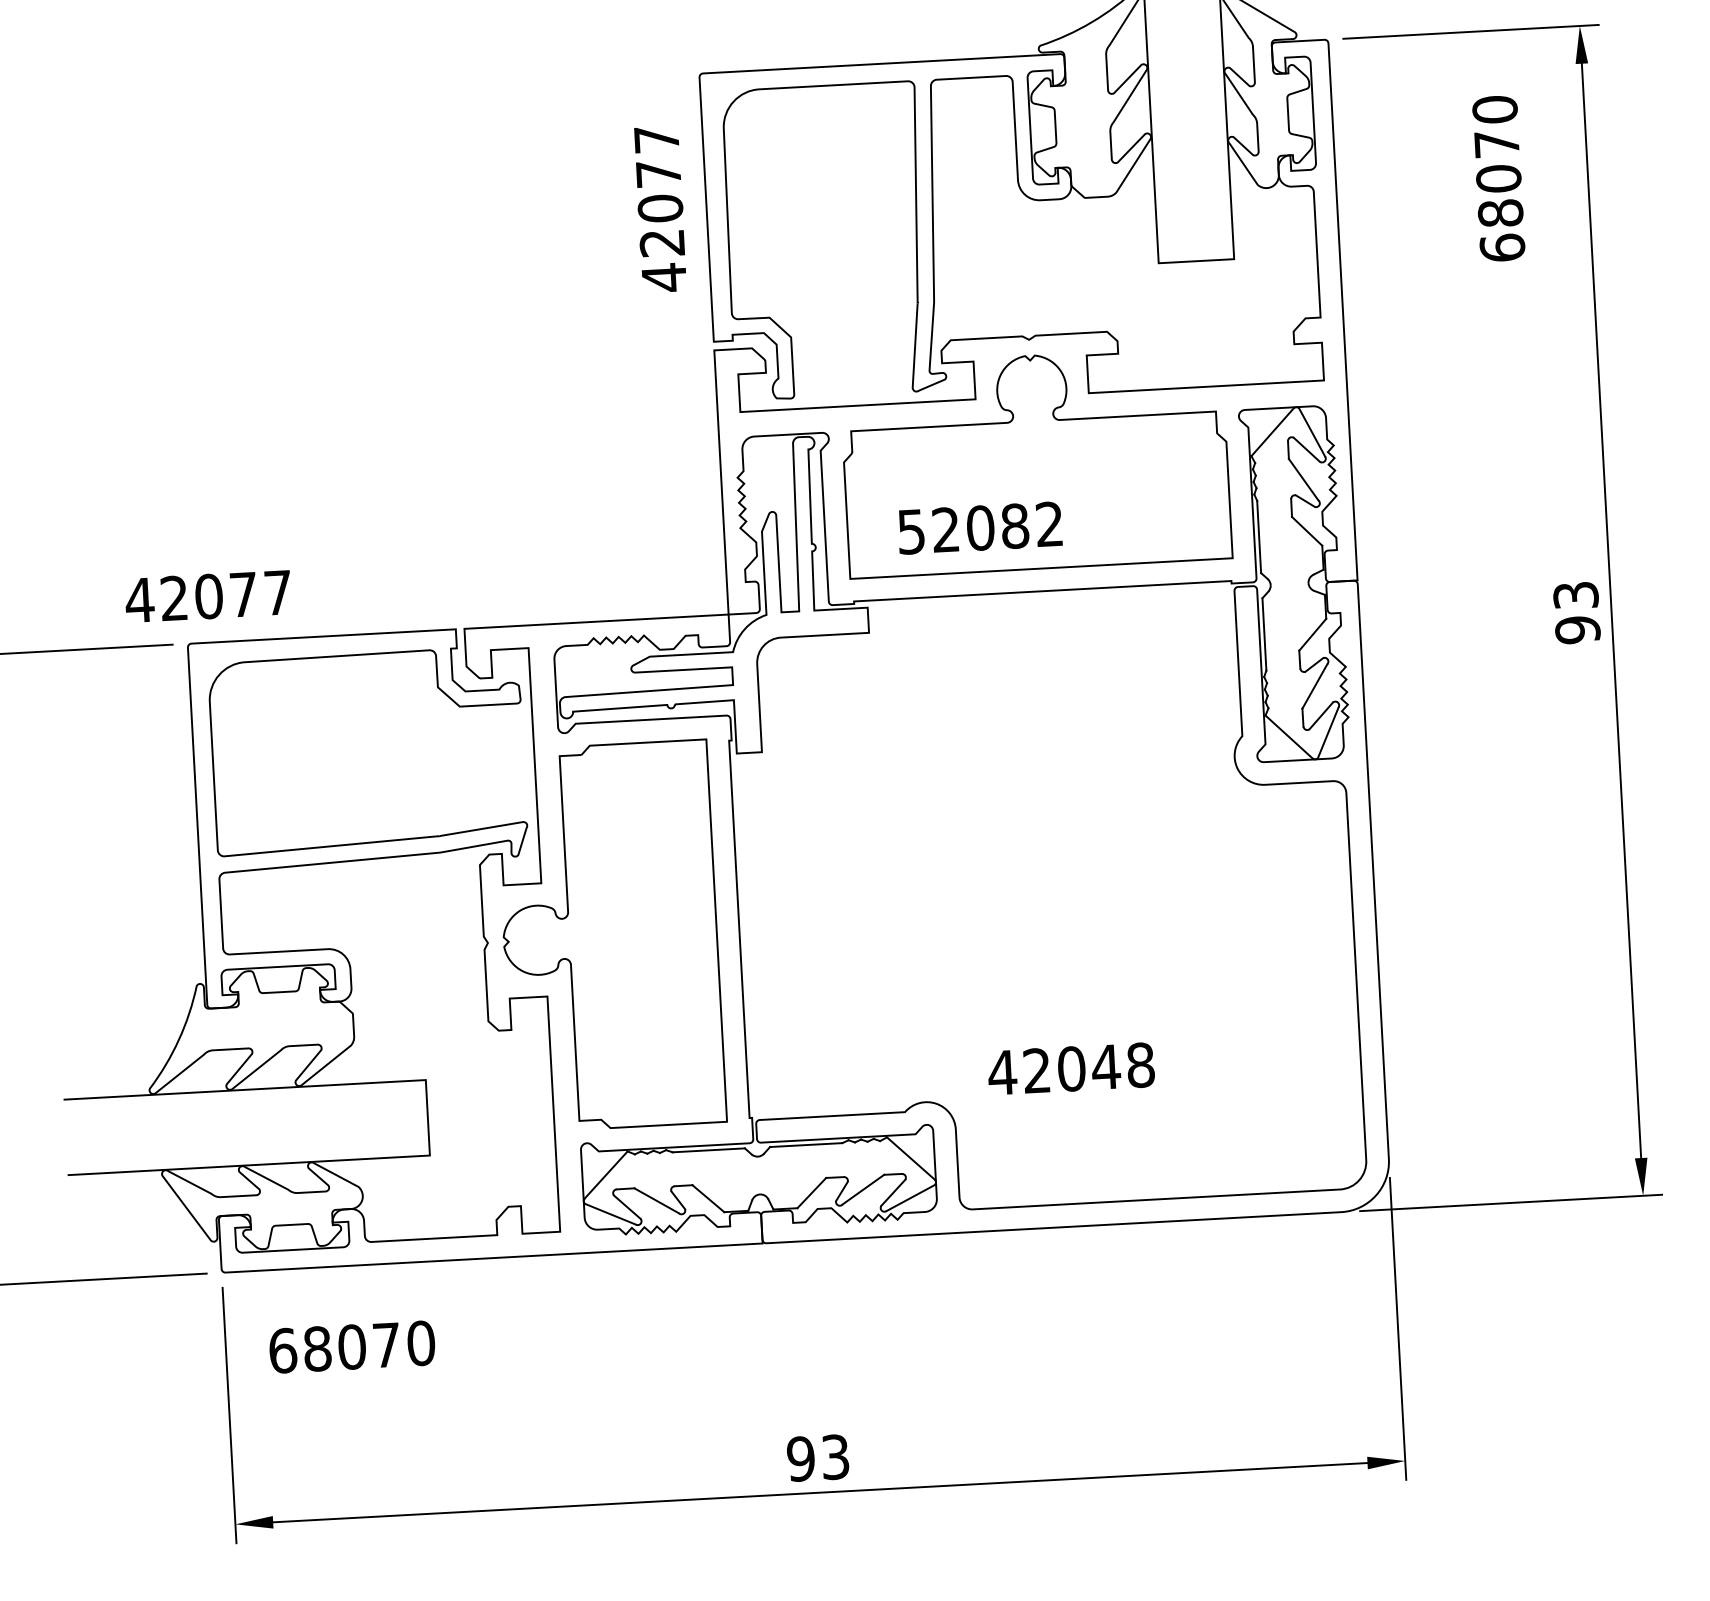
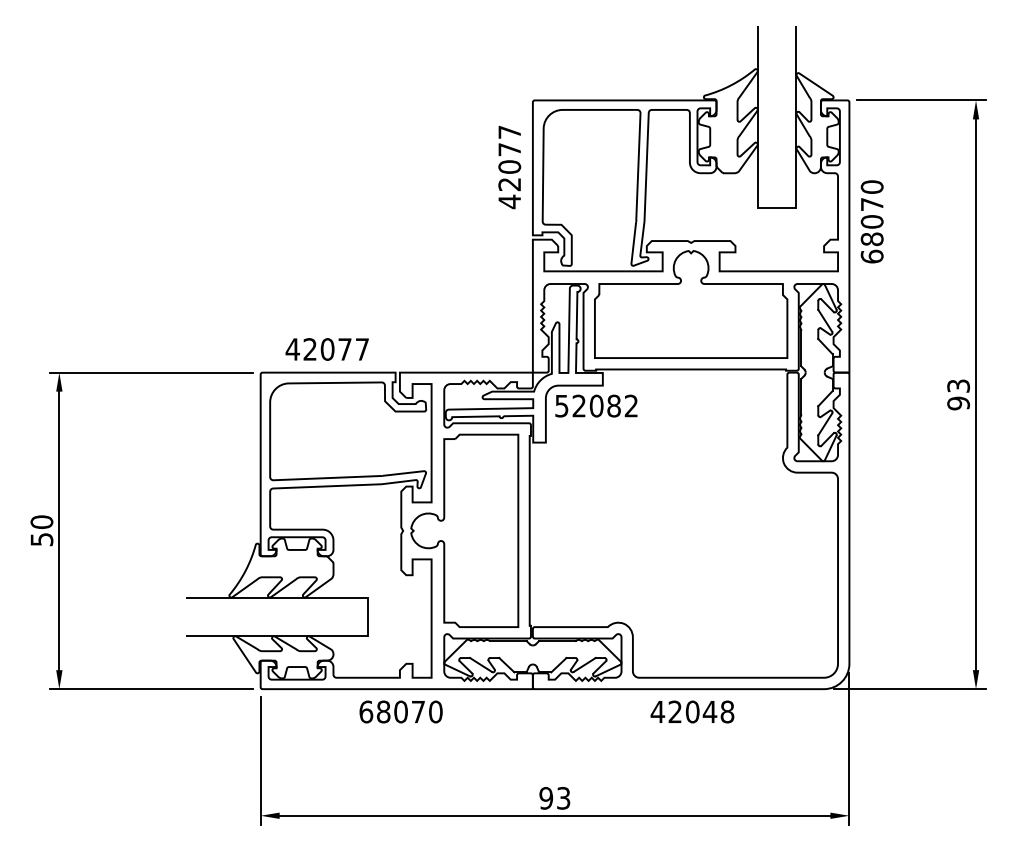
text: (1497, 178) -> (871, 221), moved
text: (980, 526) -> (596, 405), moved
text: (206, 596) -> (326, 349), moved
text: (1071, 1068) -> (692, 711), moved
text: (350, 1346) -> (400, 711), moved

